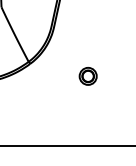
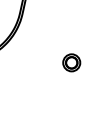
part: (87, 76) -> (71, 62), moved

